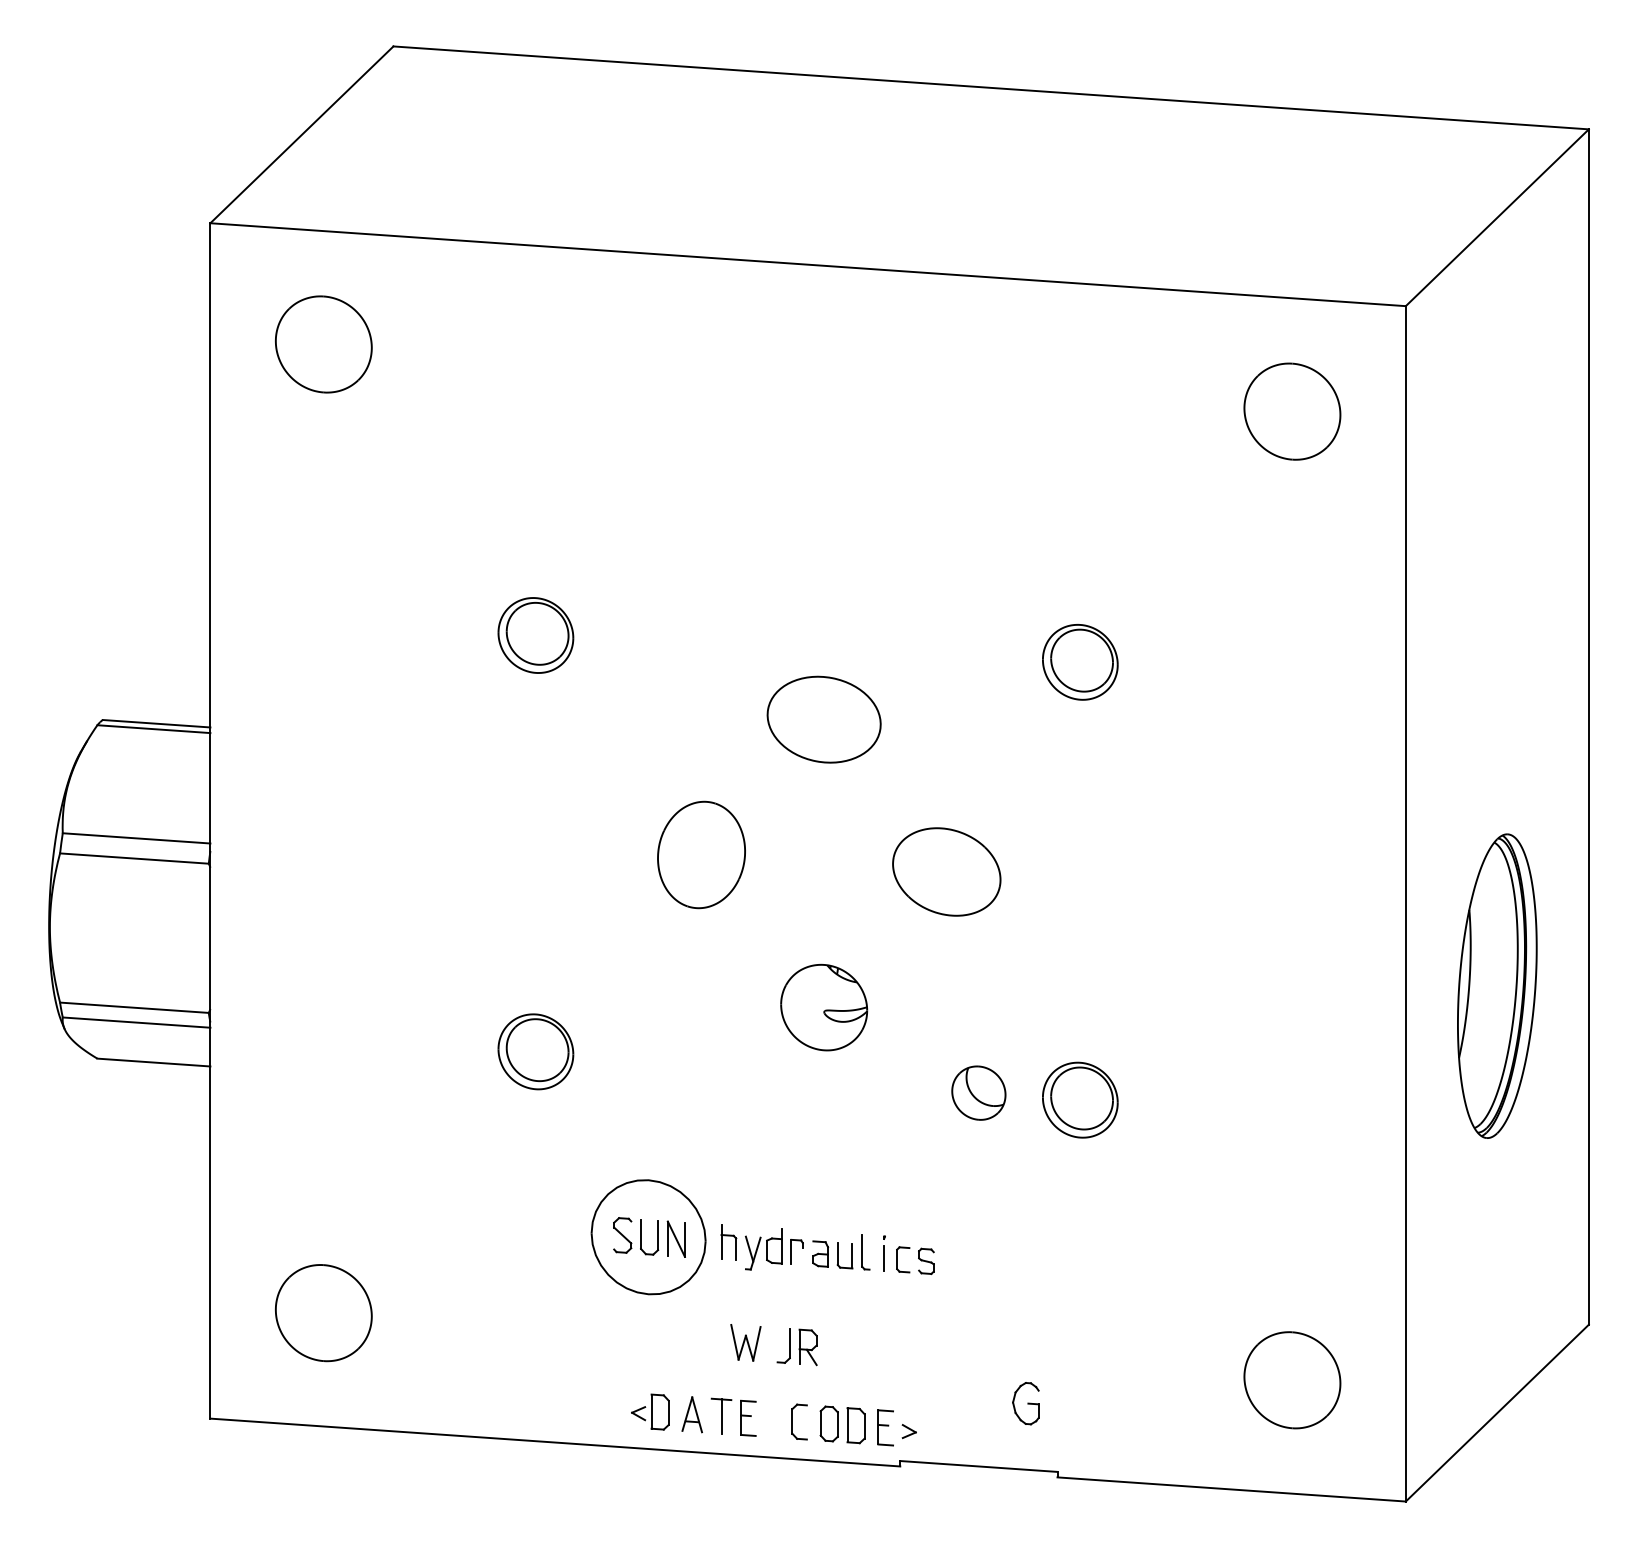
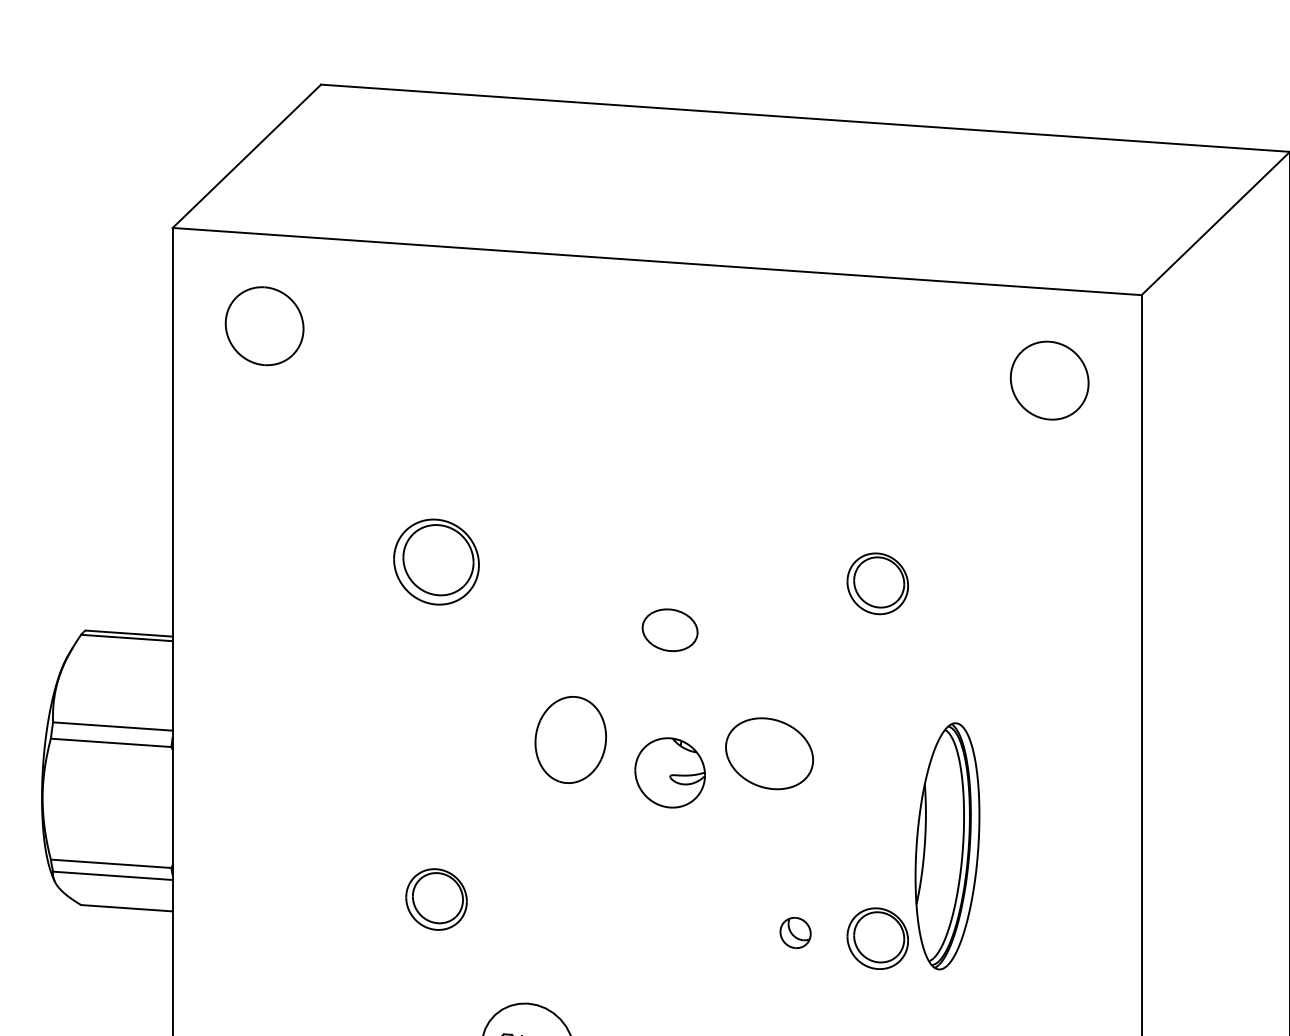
part: (535, 635) -> (436, 562), size x1.4
part: (823, 719) -> (669, 630), size x0.6
part: (1497, 985) -> (947, 845), moved
part: (824, 1007) -> (670, 772), moved
part: (978, 1092) -> (795, 932), size x0.7

